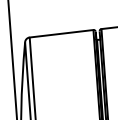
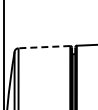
line: (61, 34) -> (44, 47), solid -> dashed

